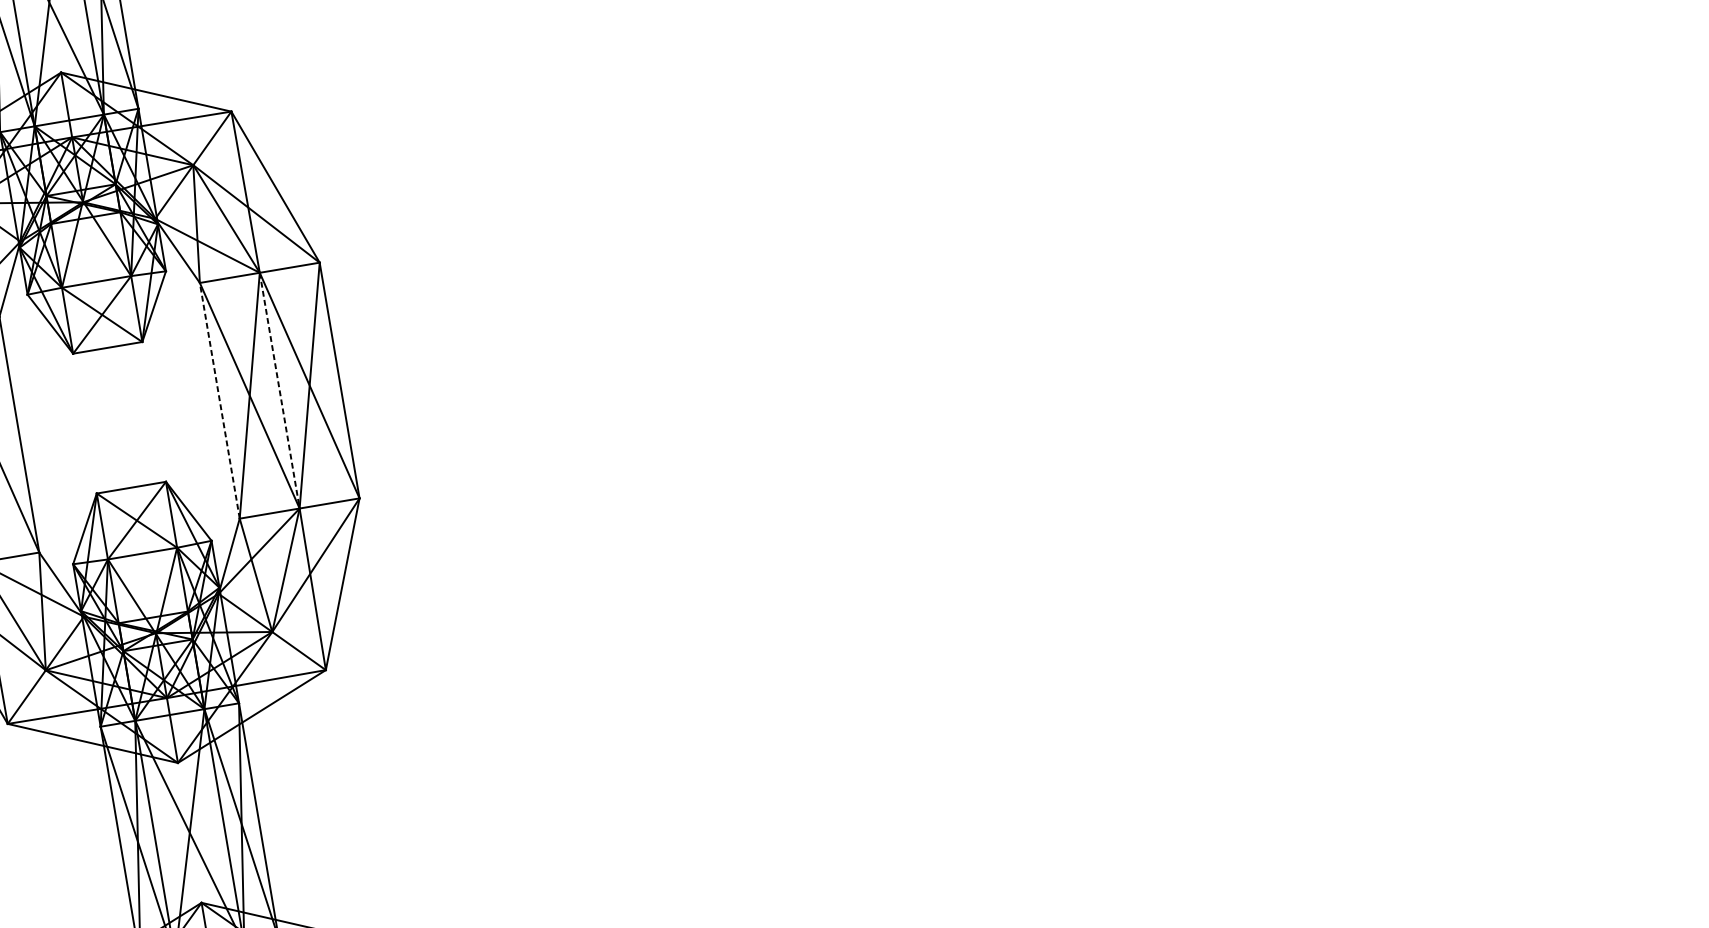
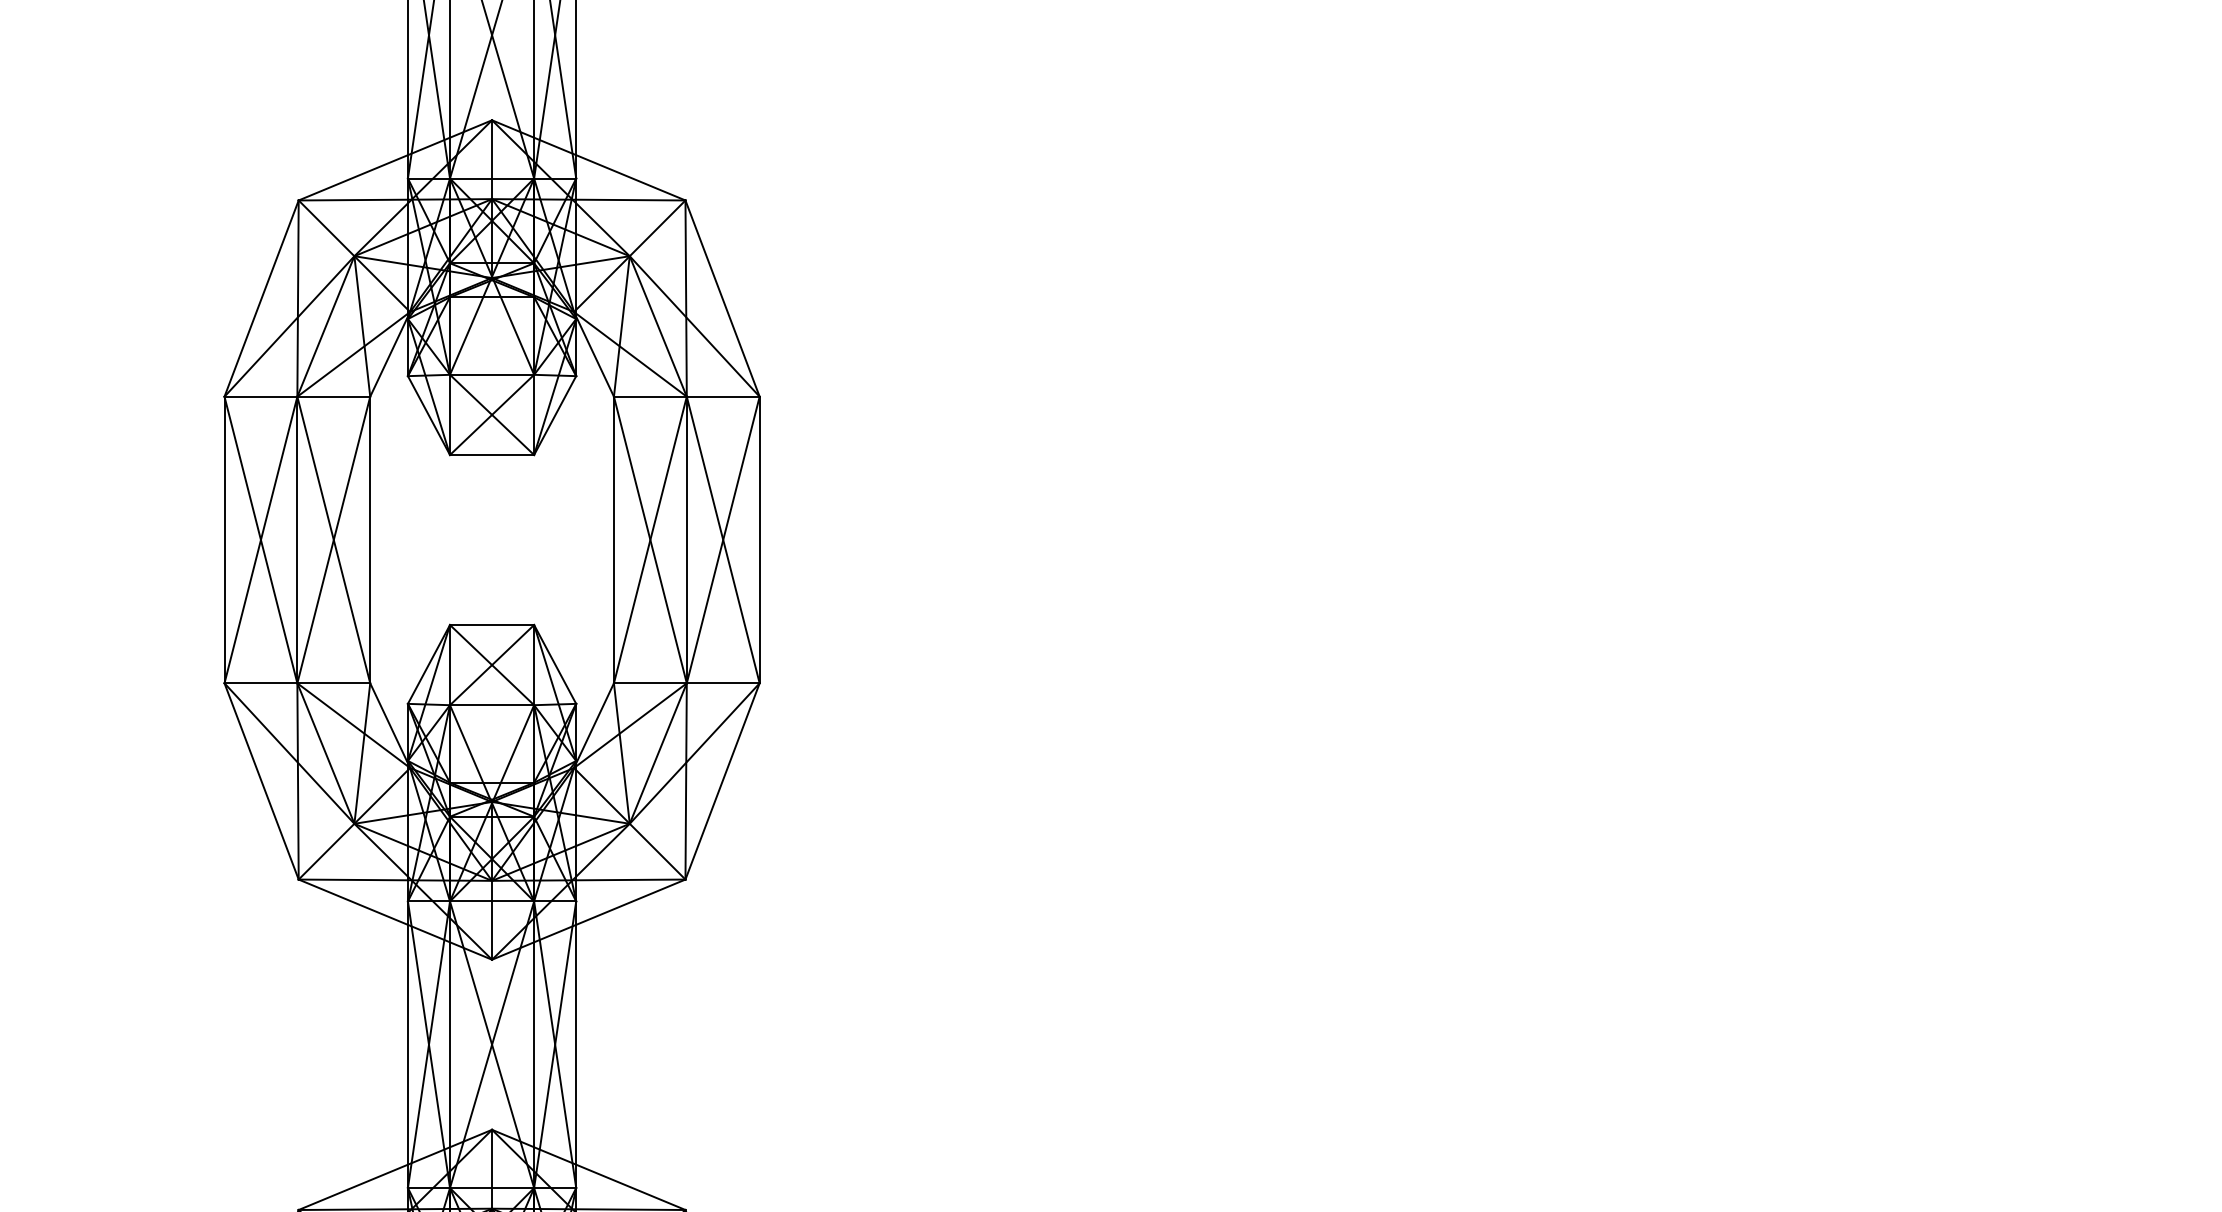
line: (279, 391) -> (686, 540), dashed -> solid
line: (219, 400) -> (613, 539), dashed -> solid

